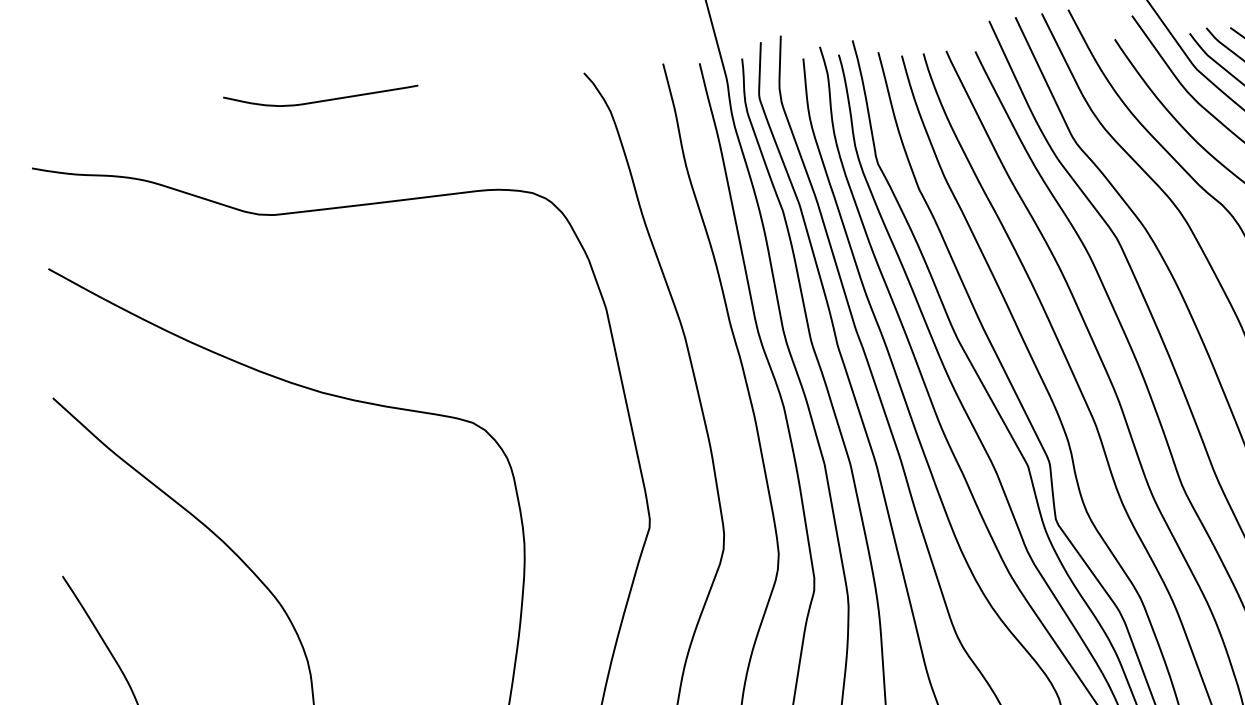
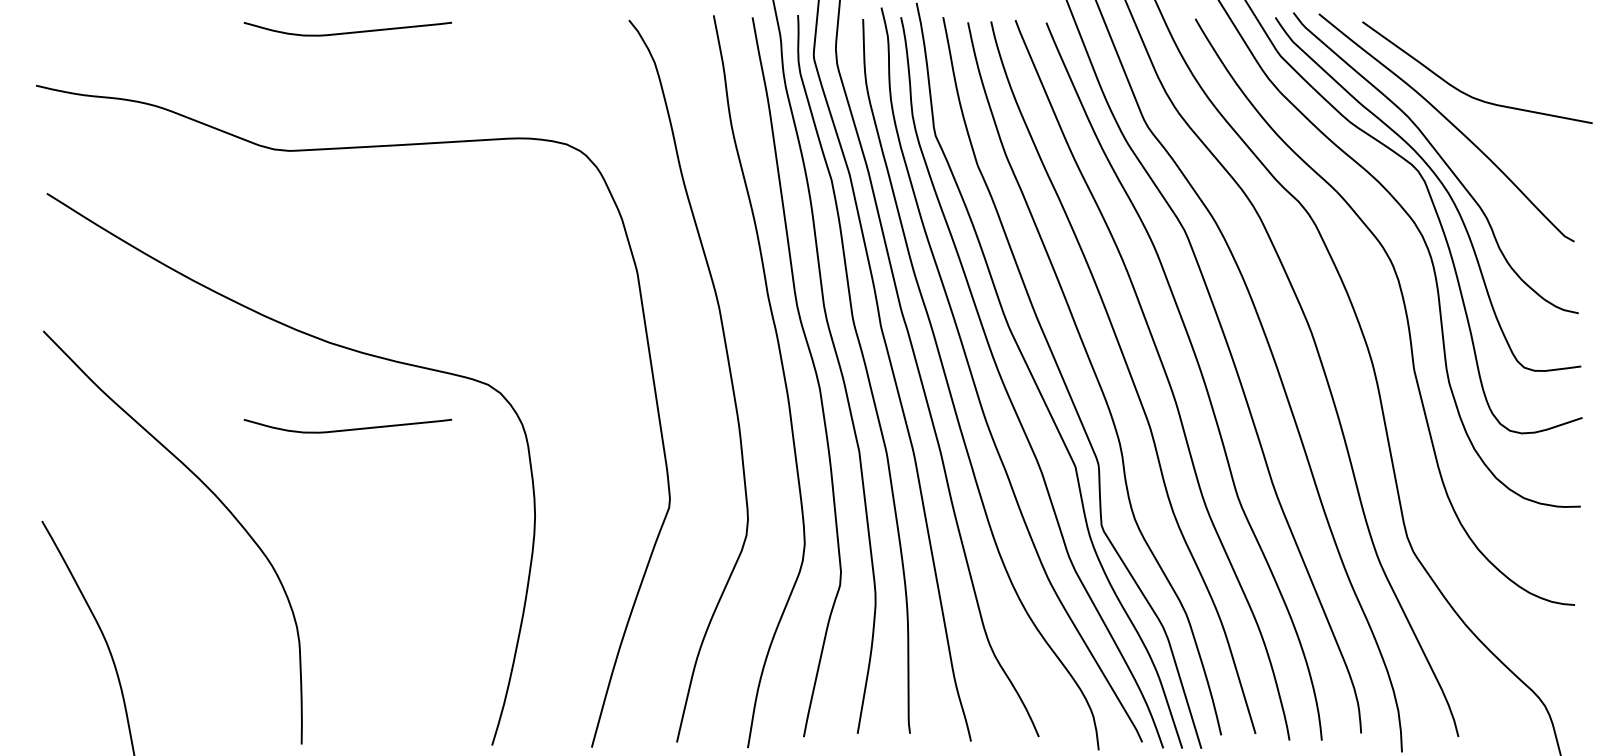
curve: (343, 472) -> (347, 429), added

